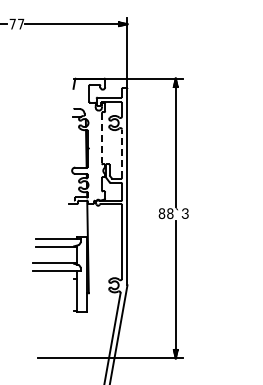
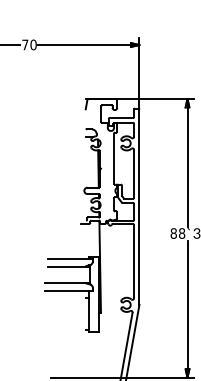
text: (20, 23) -> (32, 44), 77 -> 70
line: (102, 138) -> (114, 158), dashed -> solid
line: (122, 153) -> (134, 173), dashed -> solid

